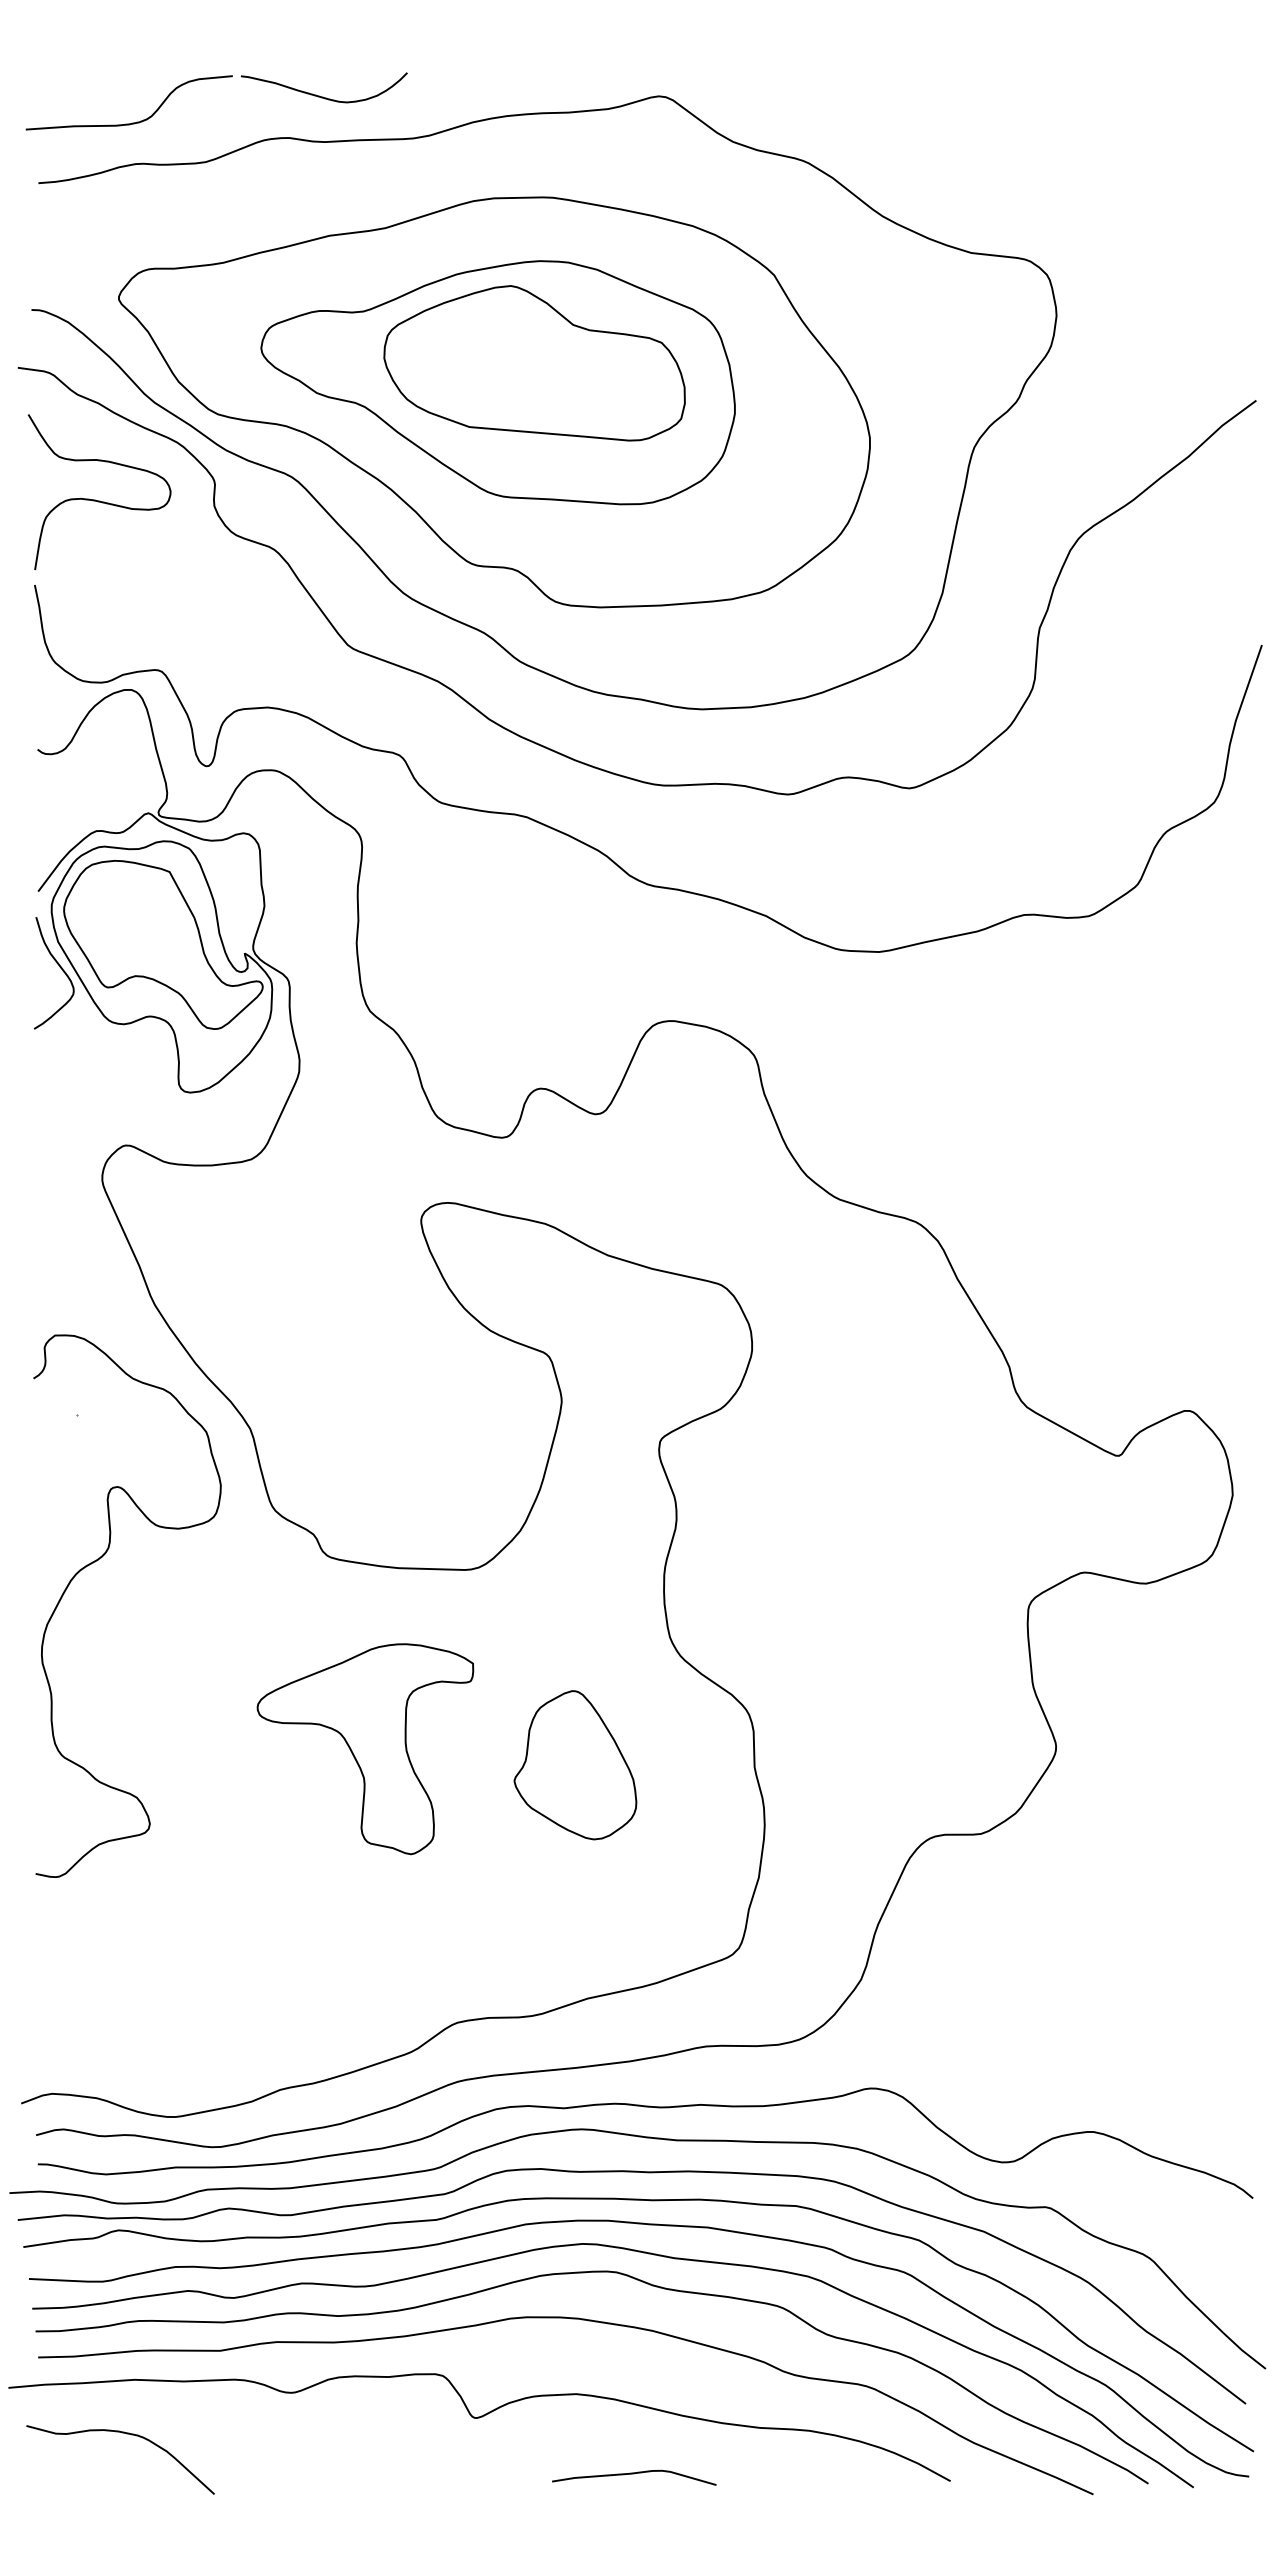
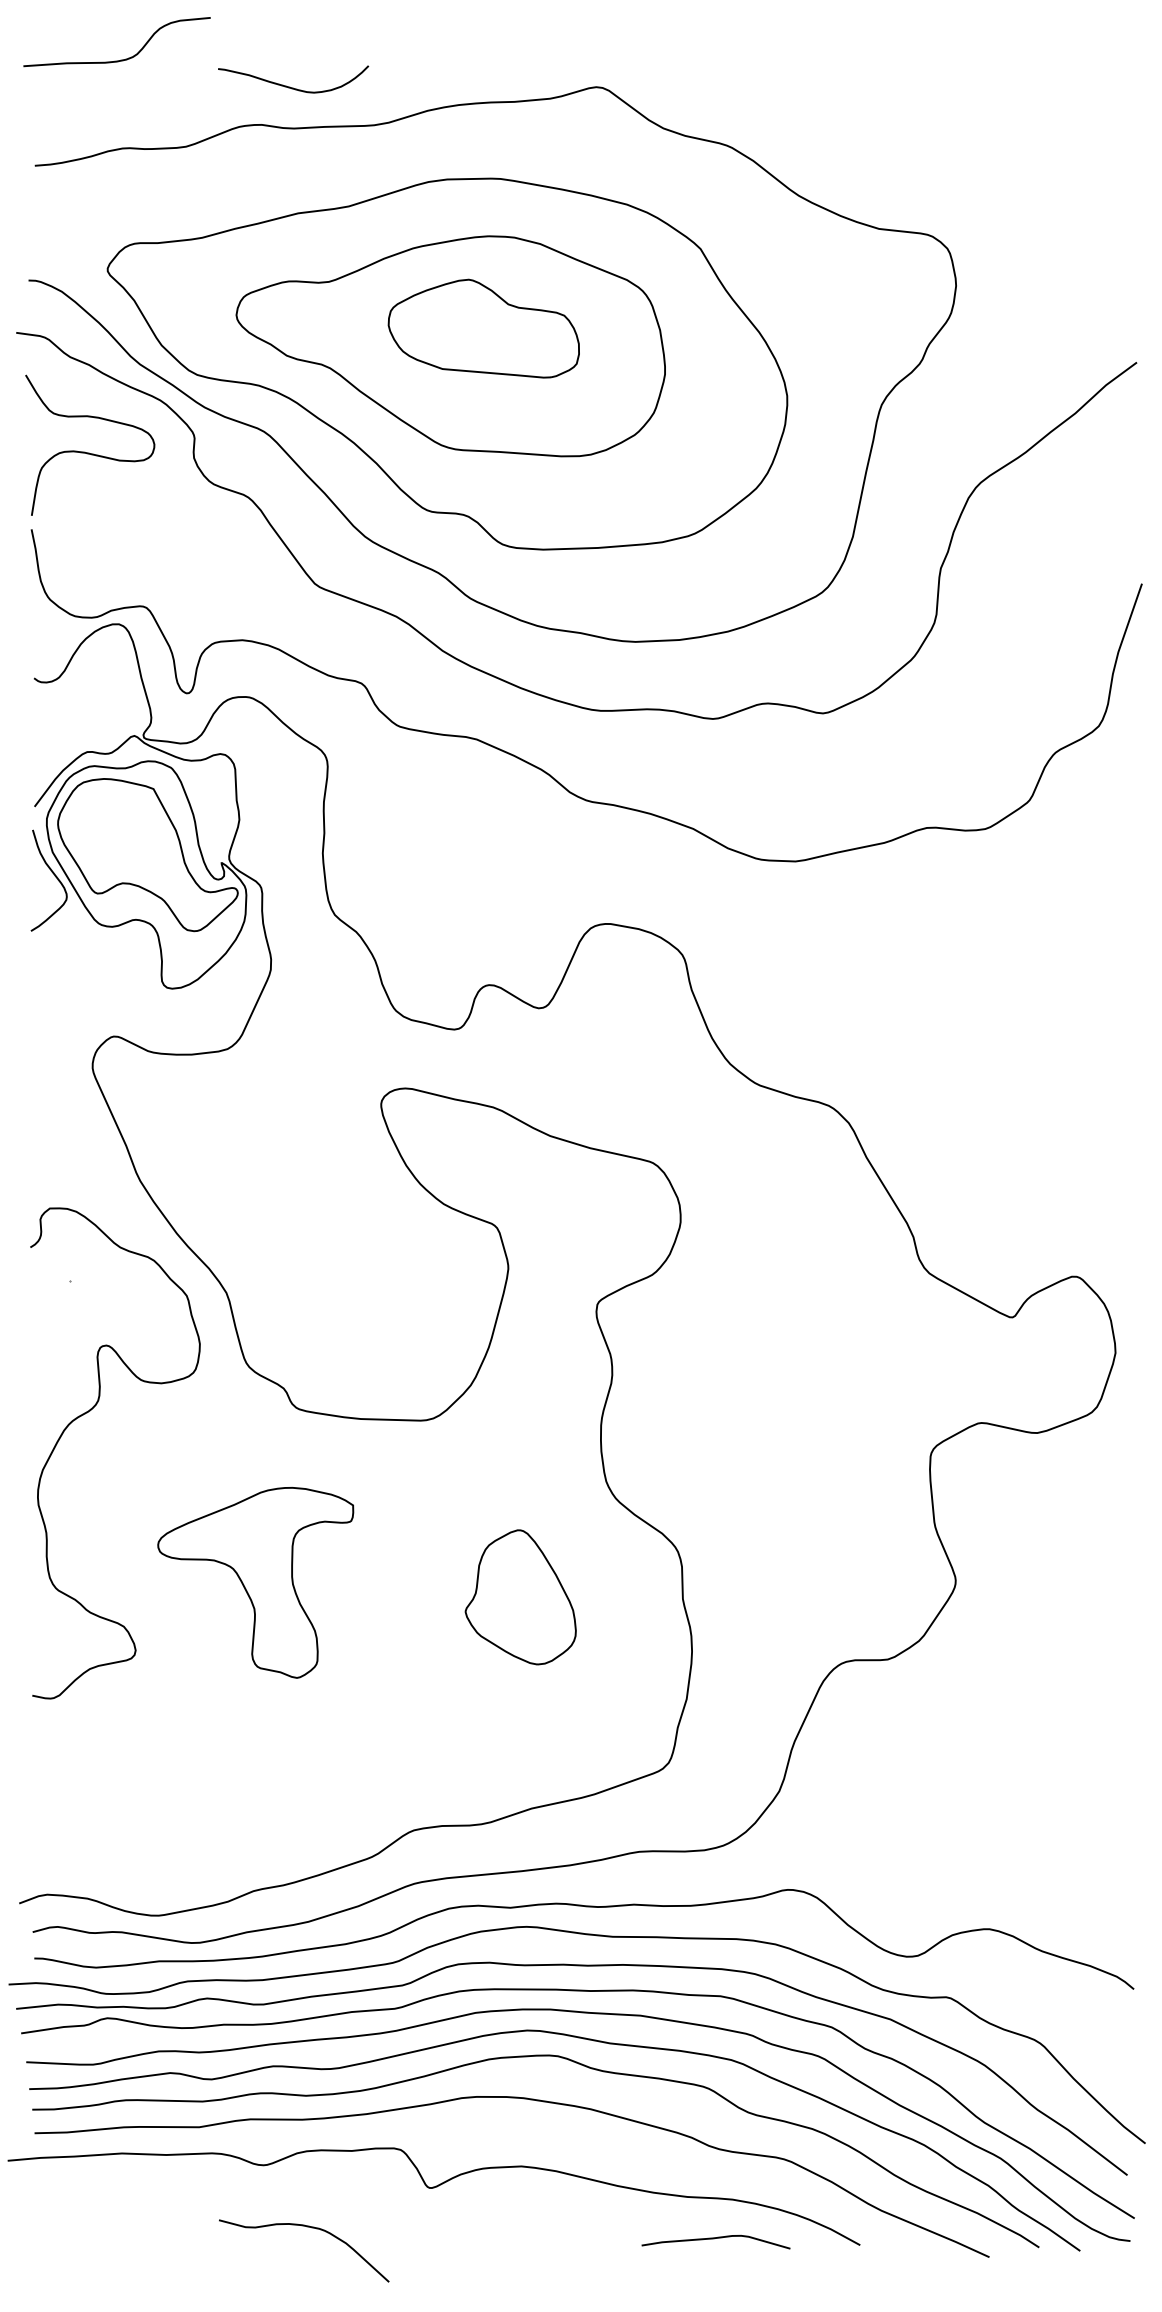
curve: (133, 122) -> (120, 59), moved
part: (534, 363) -> (483, 328), size x0.7
part: (365, 1748) -> (255, 1582), moved
curve: (123, 2433) -> (306, 2227), moved
curve: (632, 2474) -> (714, 2239), moved

